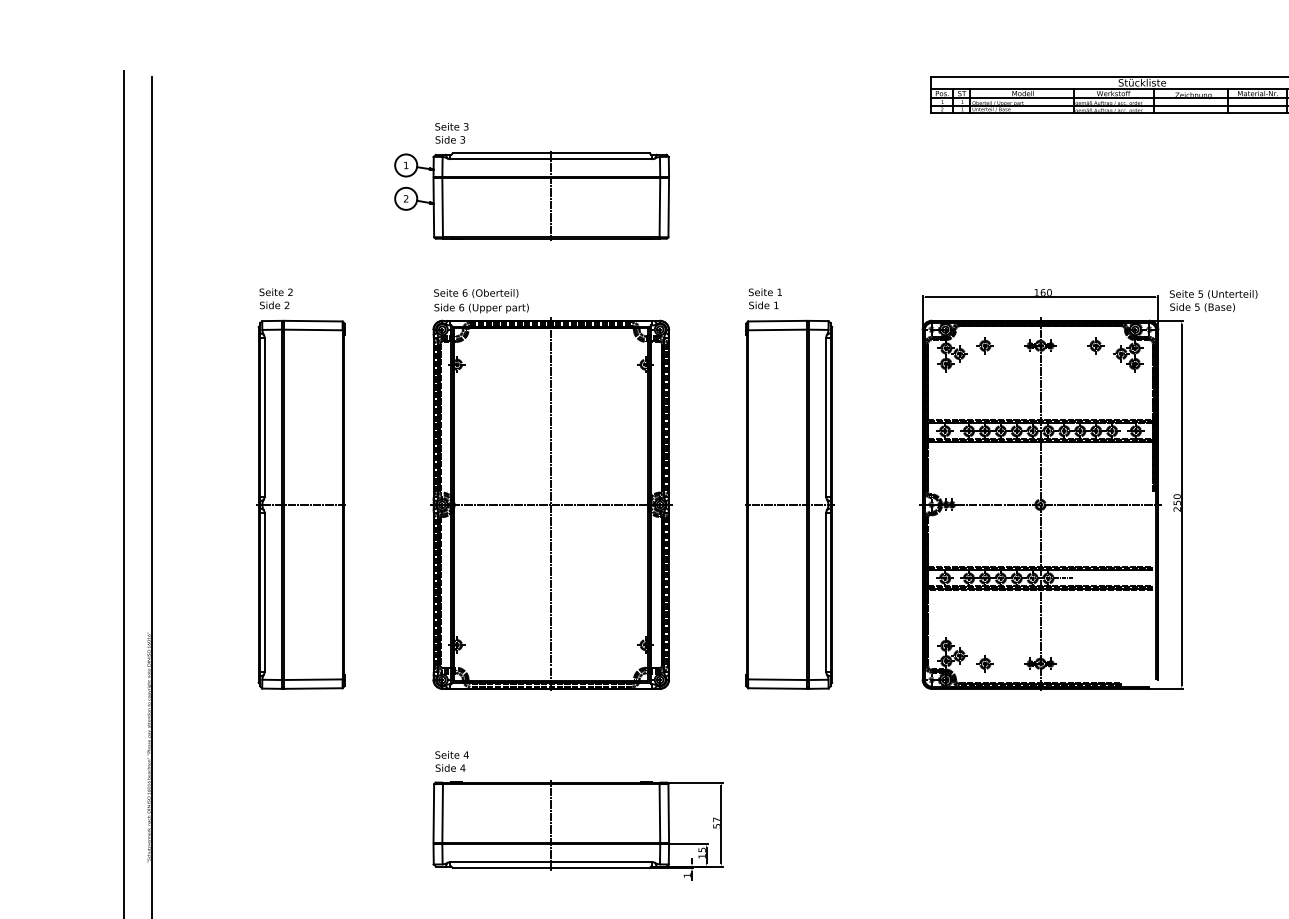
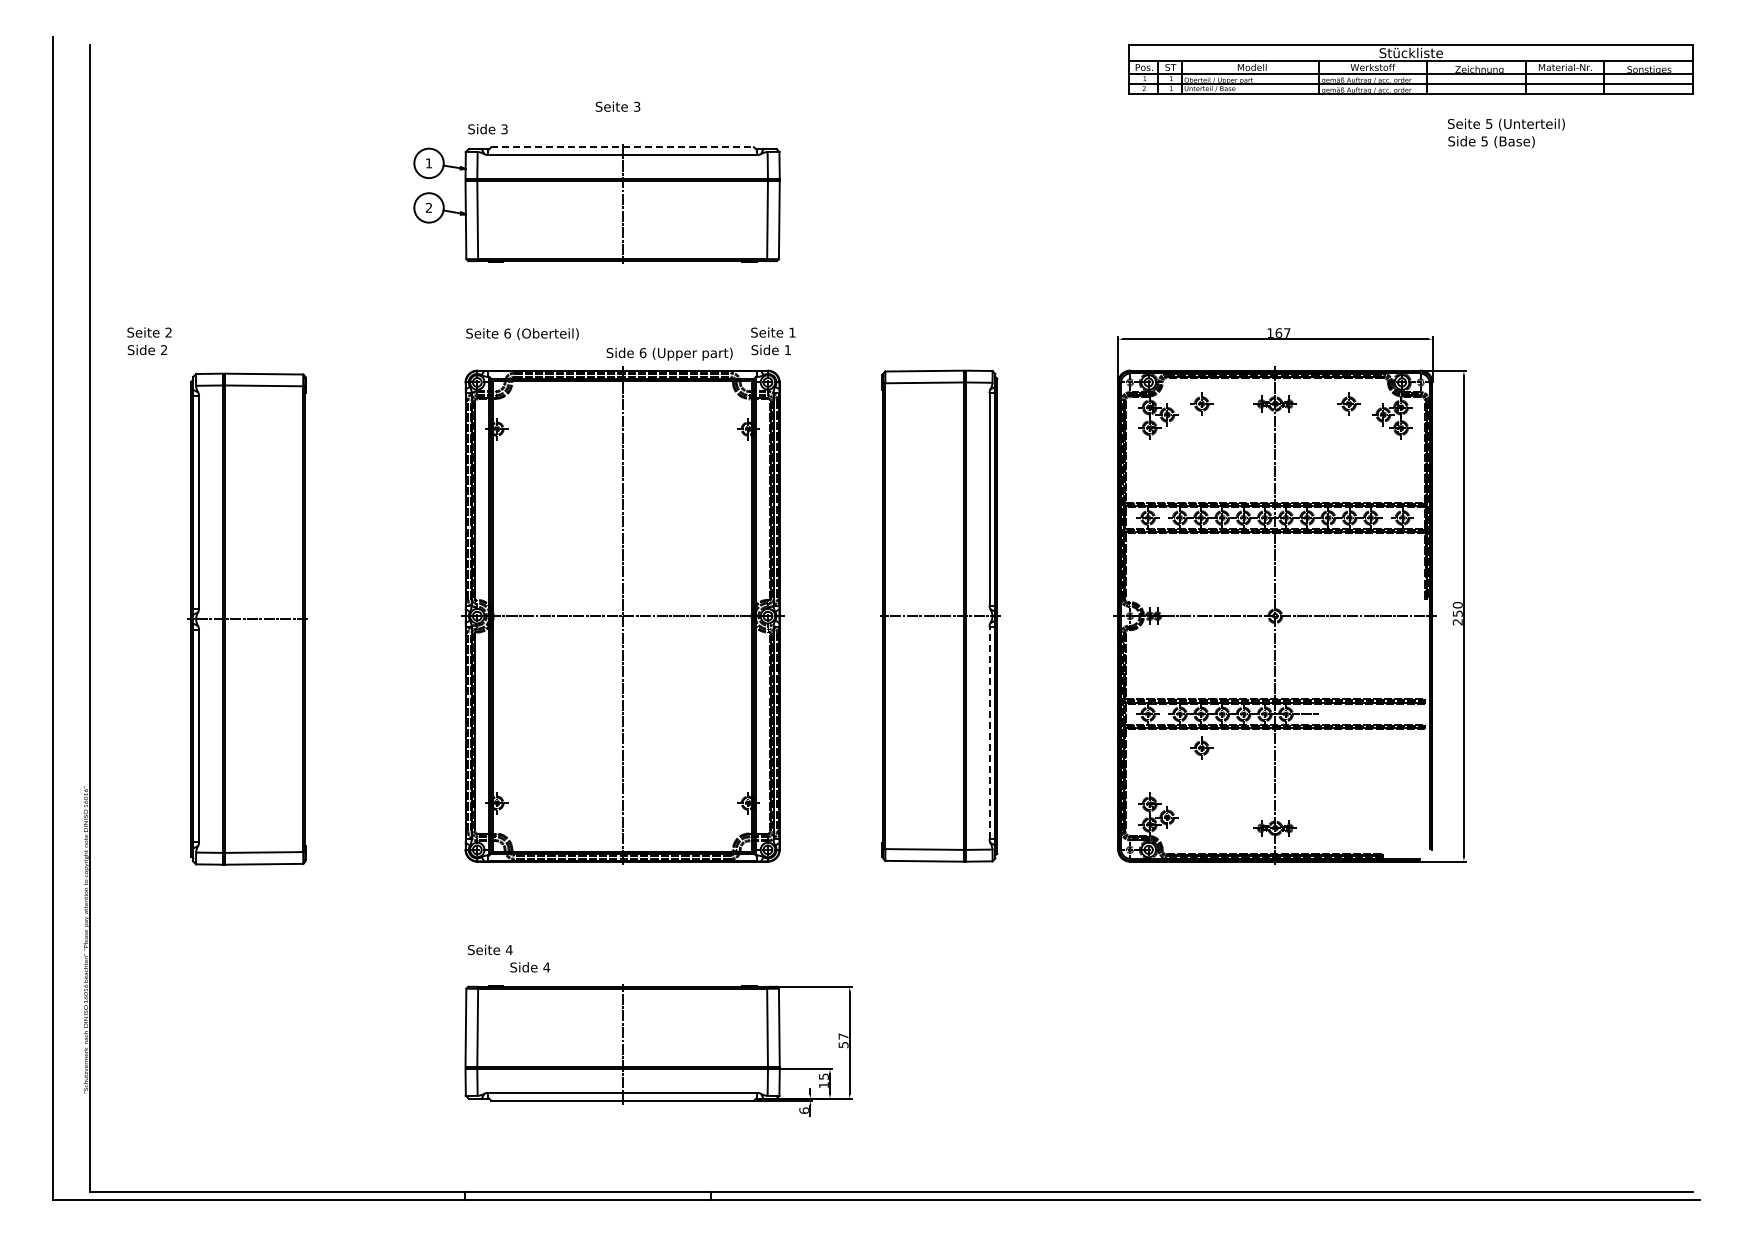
text: (451, 126) -> (617, 106), moved
line: (551, 153) -> (623, 147), solid -> dashed
text: (1049, 292) -> (1287, 332), 160 -> 167
text: (276, 298) -> (149, 341), moved
text: (765, 298) -> (773, 341), moved
text: (1213, 301) -> (1506, 133), moved
text: (481, 307) -> (669, 353), moved
part: (300, 504) -> (247, 618), moved
line: (826, 592) -> (989, 732), solid -> dashed
part: (985, 663) -> (1201, 747), moved
text: (450, 768) -> (530, 967), moved
text: (686, 875) -> (803, 1110), 1 -> 6

